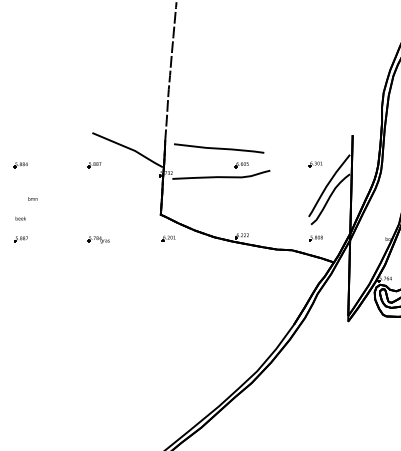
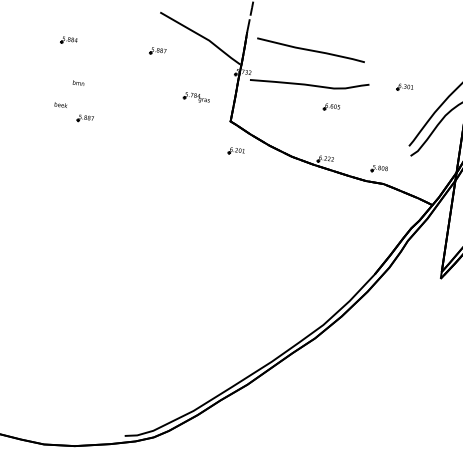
part: (315, 164) -> (404, 87), moved
part: (241, 165) -> (331, 107), moved
part: (315, 238) -> (378, 169), moved
part: (20, 239) -> (84, 118), moved
part: (98, 239) -> (196, 97), moved

